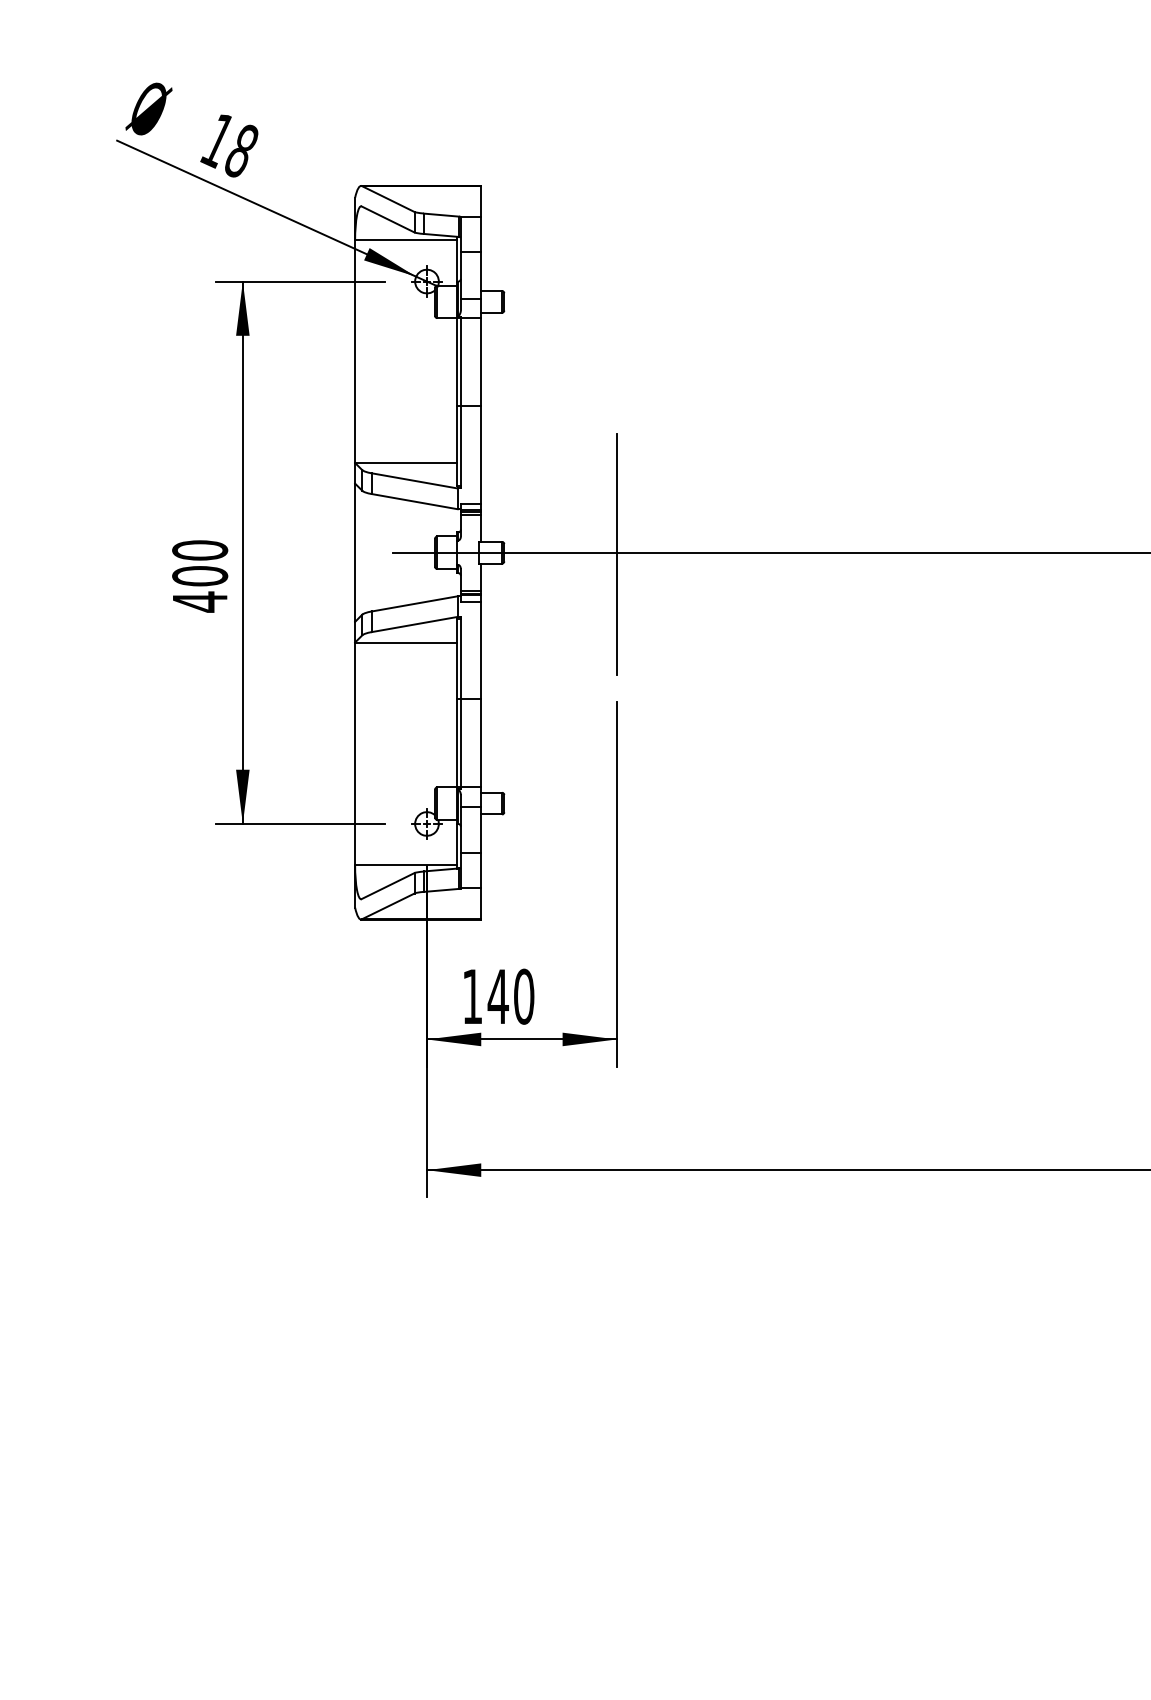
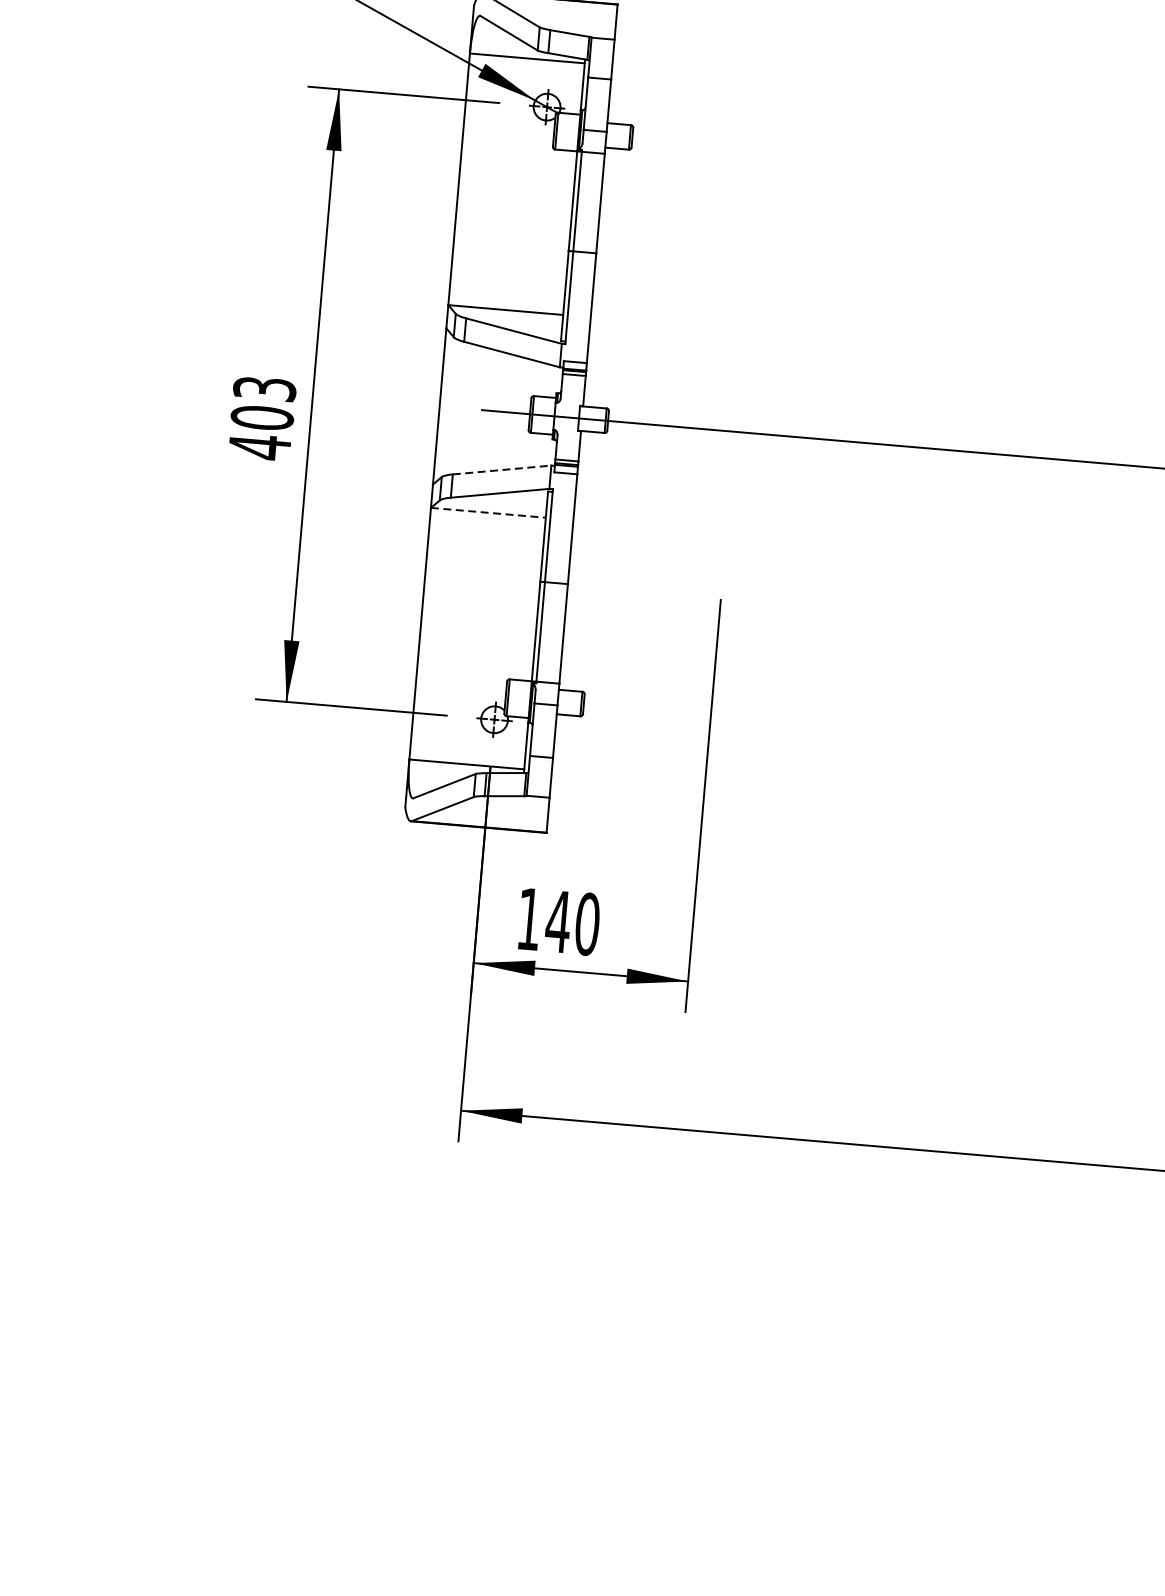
text: (200, 550) -> (265, 388), 400 -> 403
line: (616, 554) -> (734, 433), removed
line: (414, 603) -> (501, 469), solid -> dashed
line: (405, 642) -> (487, 512), solid -> dashed

